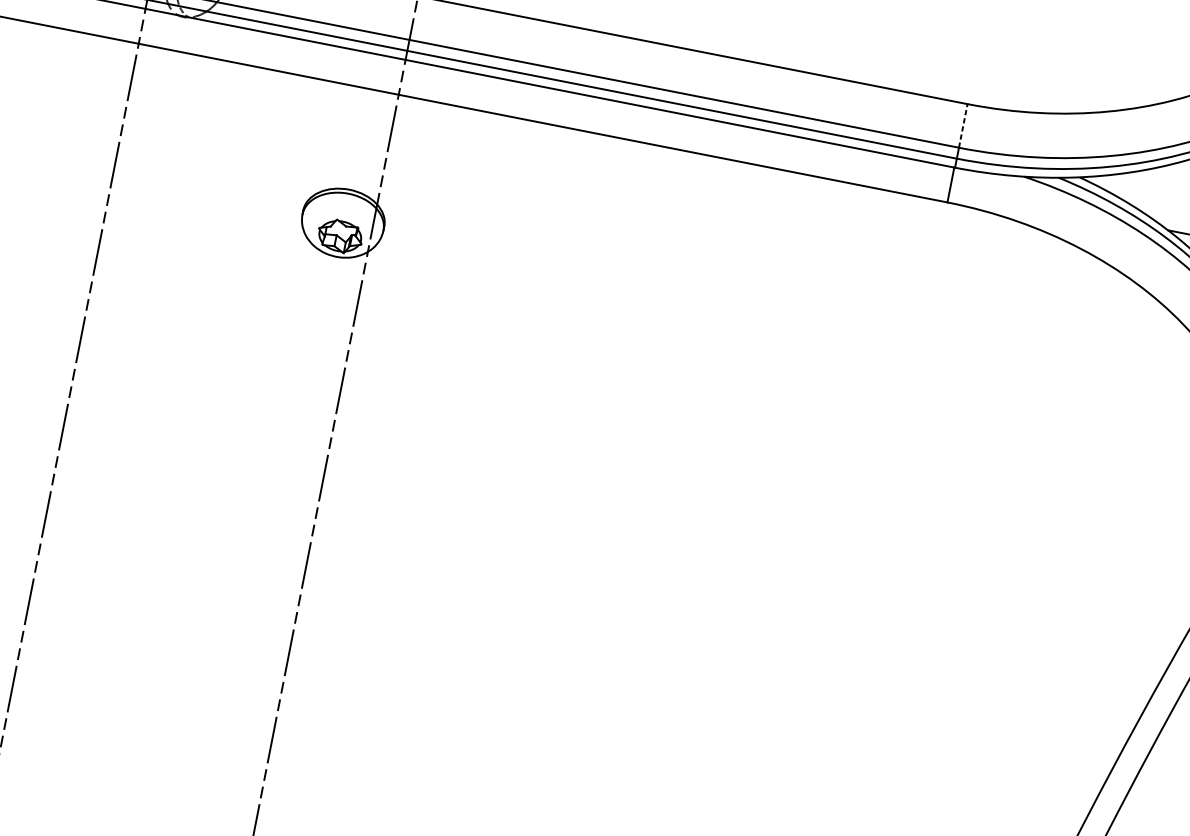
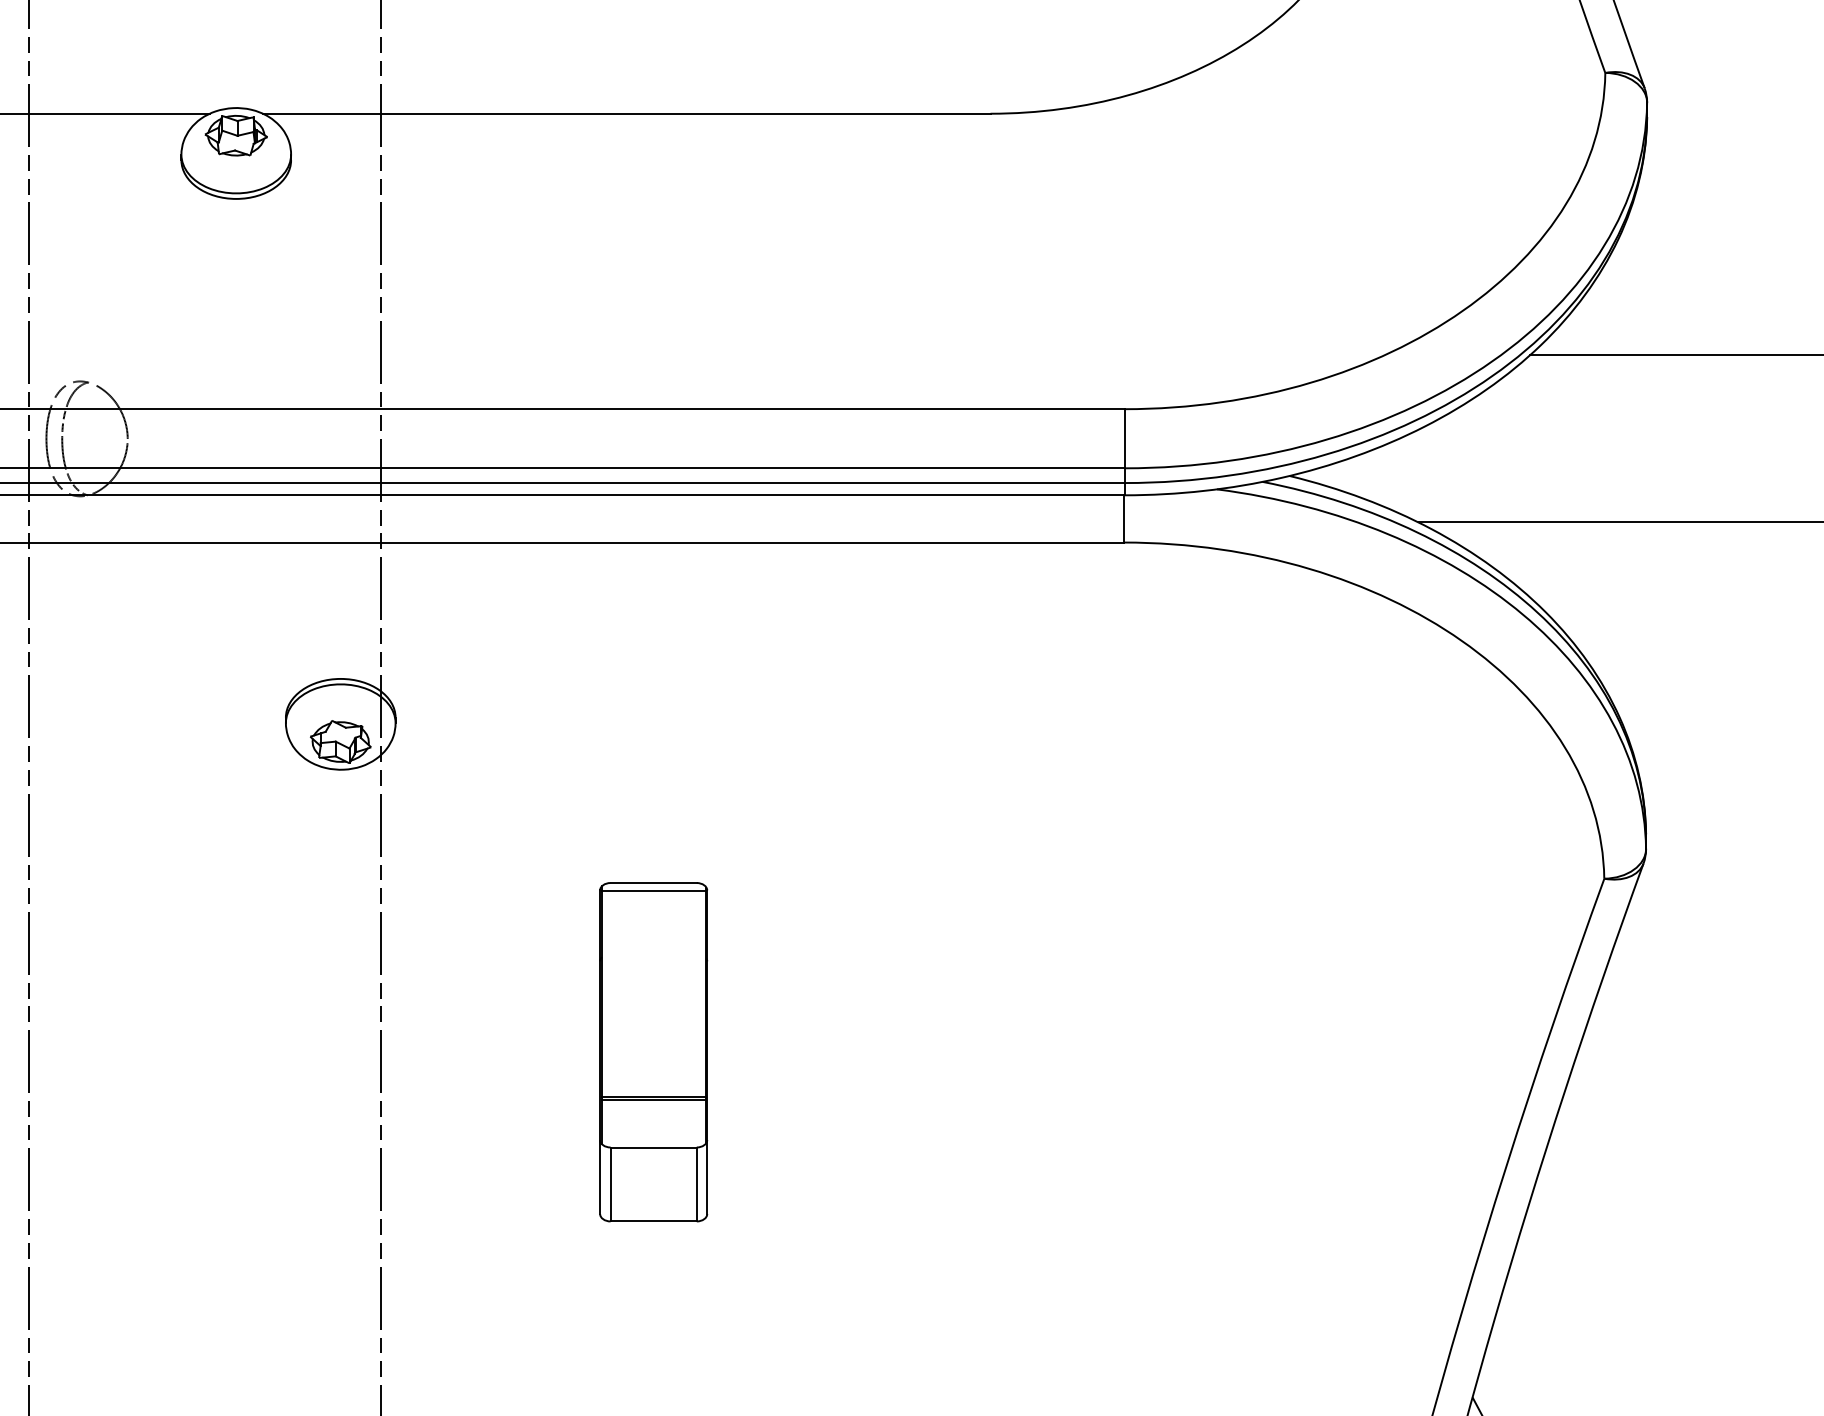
line: (963, 125) -> (1124, 438), dashed -> solid
part: (526, 510) -> (653, 1052), added

